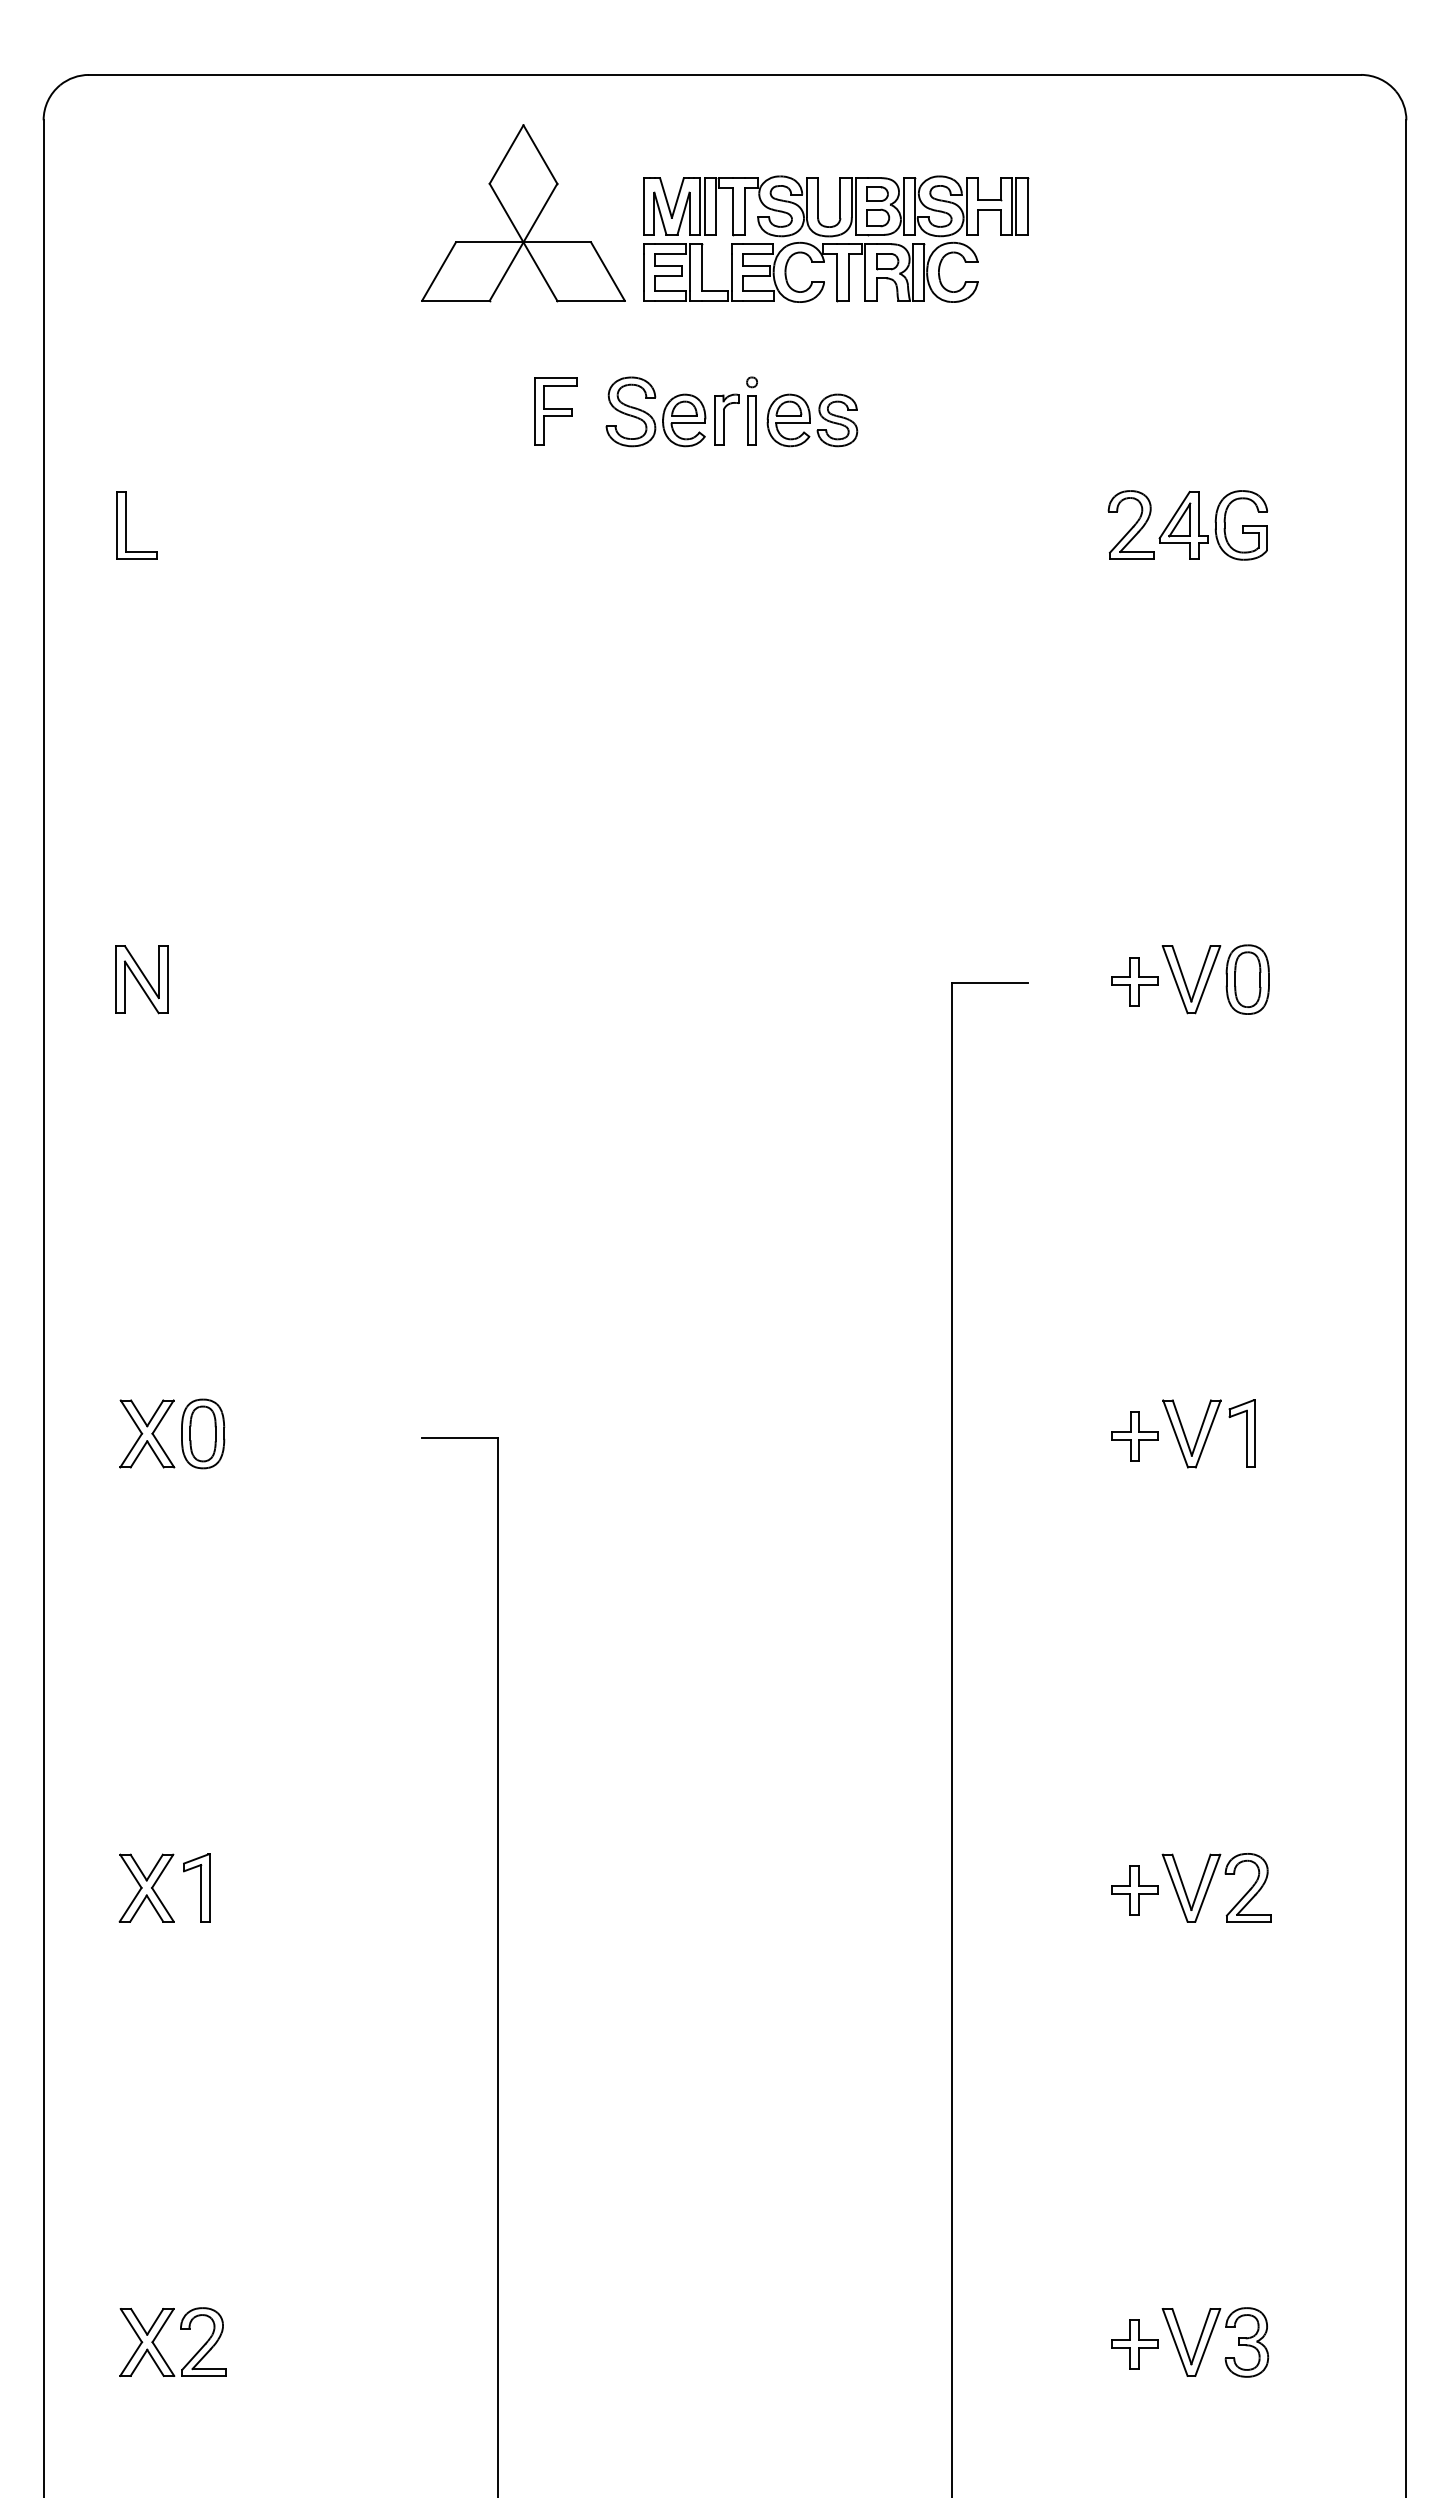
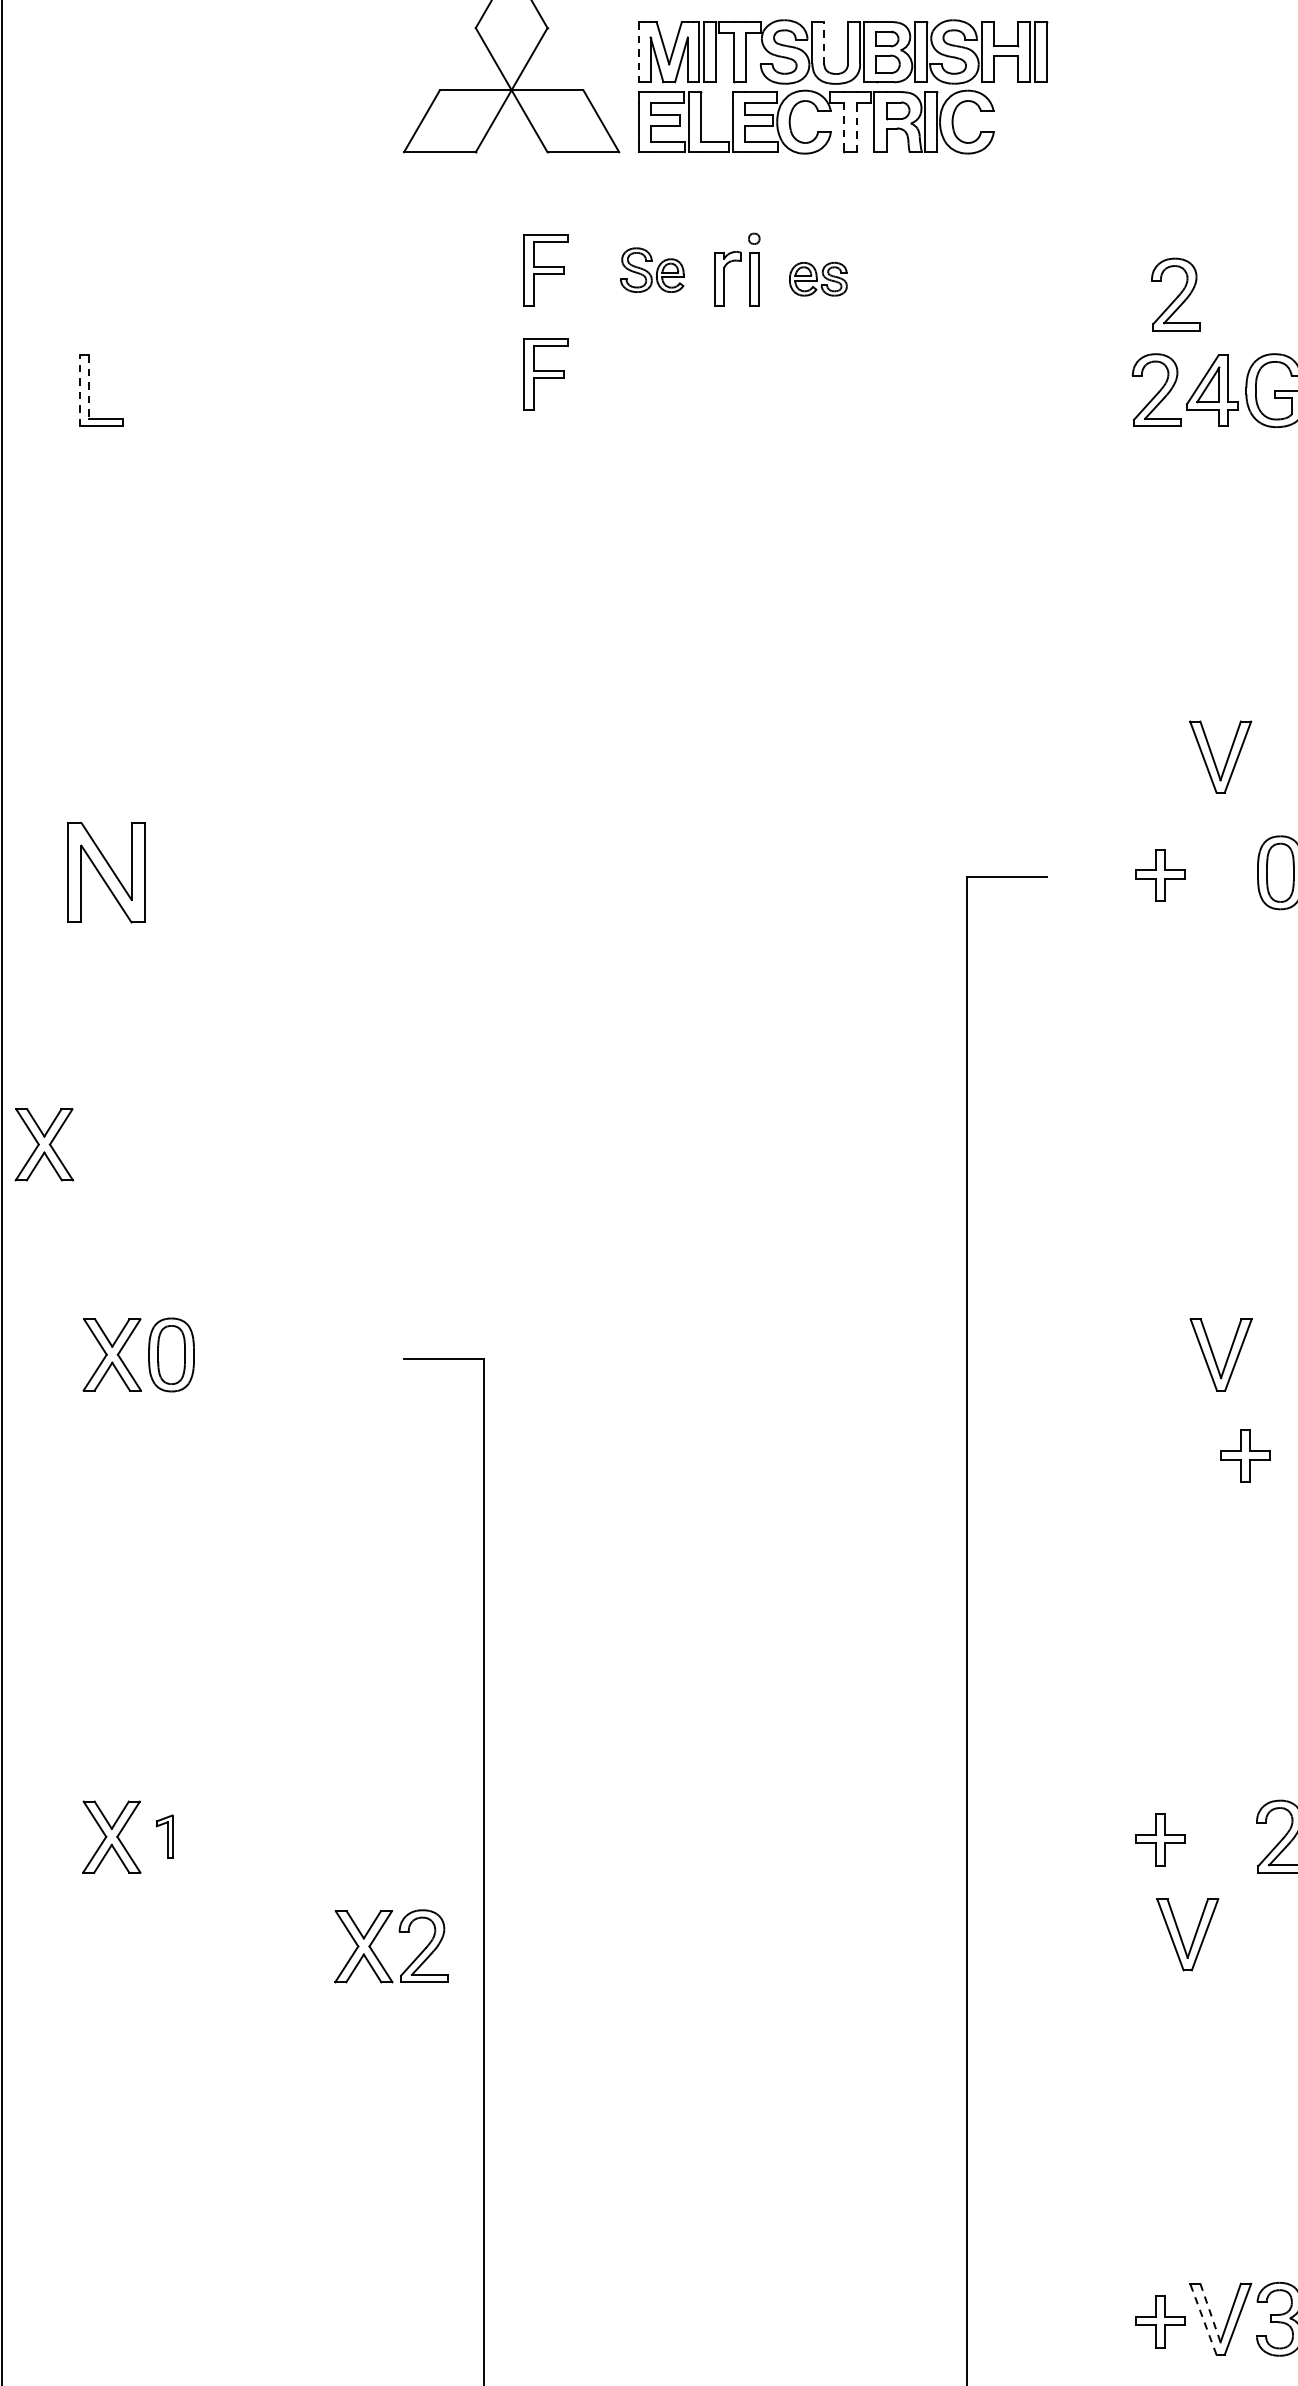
line: (818, 198) -> (824, 43), solid -> dashed
line: (643, 206) -> (639, 52), solid -> dashed
line: (848, 276) -> (856, 126), solid -> dashed
line: (837, 277) -> (844, 127), solid -> dashed
part: (655, 411) -> (651, 269), size x0.6
part: (812, 420) -> (818, 279), size x0.6
part: (1148, 434) -> (1175, 294), added
part: (555, 509) -> (545, 373), added
line: (125, 521) -> (89, 386), solid -> dashed
line: (116, 524) -> (79, 389), solid -> dashed
part: (141, 979) -> (106, 872), size x1.4
part: (1185, 980) -> (1214, 757), moved
part: (83, 1235) -> (44, 1144), added
part: (1241, 1433) -> (1273, 1354), removed
part: (1134, 1436) -> (1245, 1456), moved
part: (196, 1887) -> (164, 1836), size x0.6
part: (1197, 1888) -> (1194, 1935), moved
part: (180, 2329) -> (399, 1932), moved
line: (1182, 2337) -> (1211, 2314), solid -> dashed
line: (1175, 2342) -> (1203, 2319), solid -> dashed

